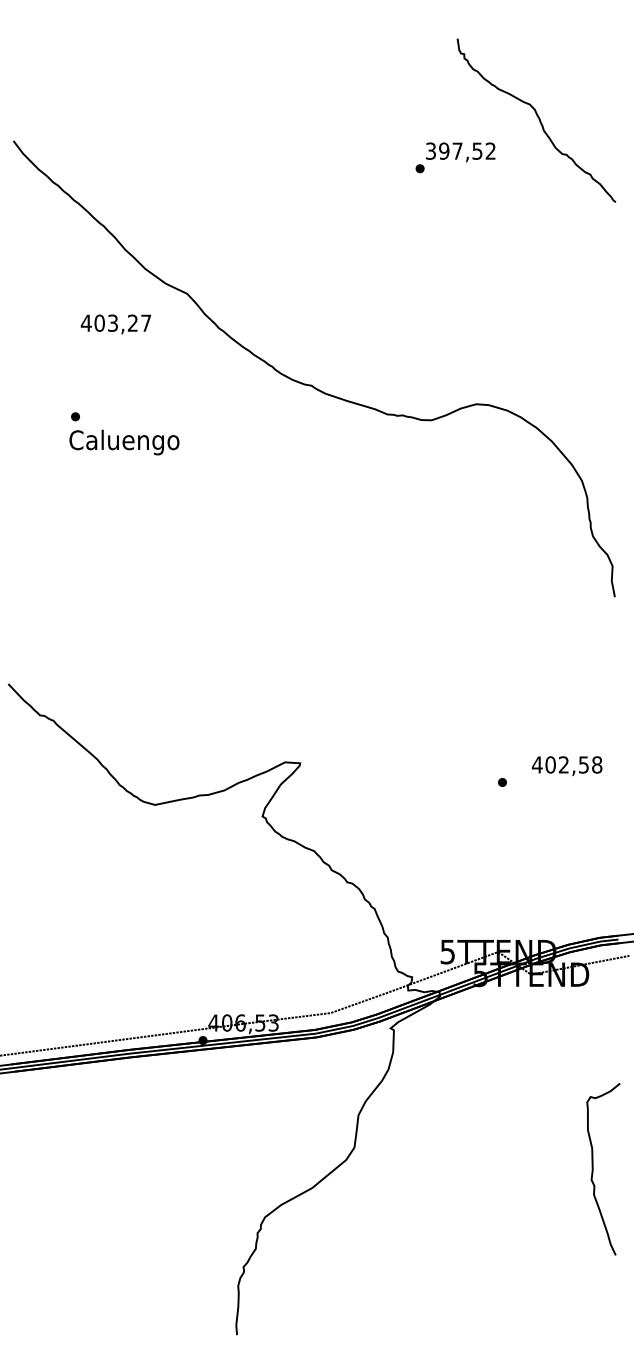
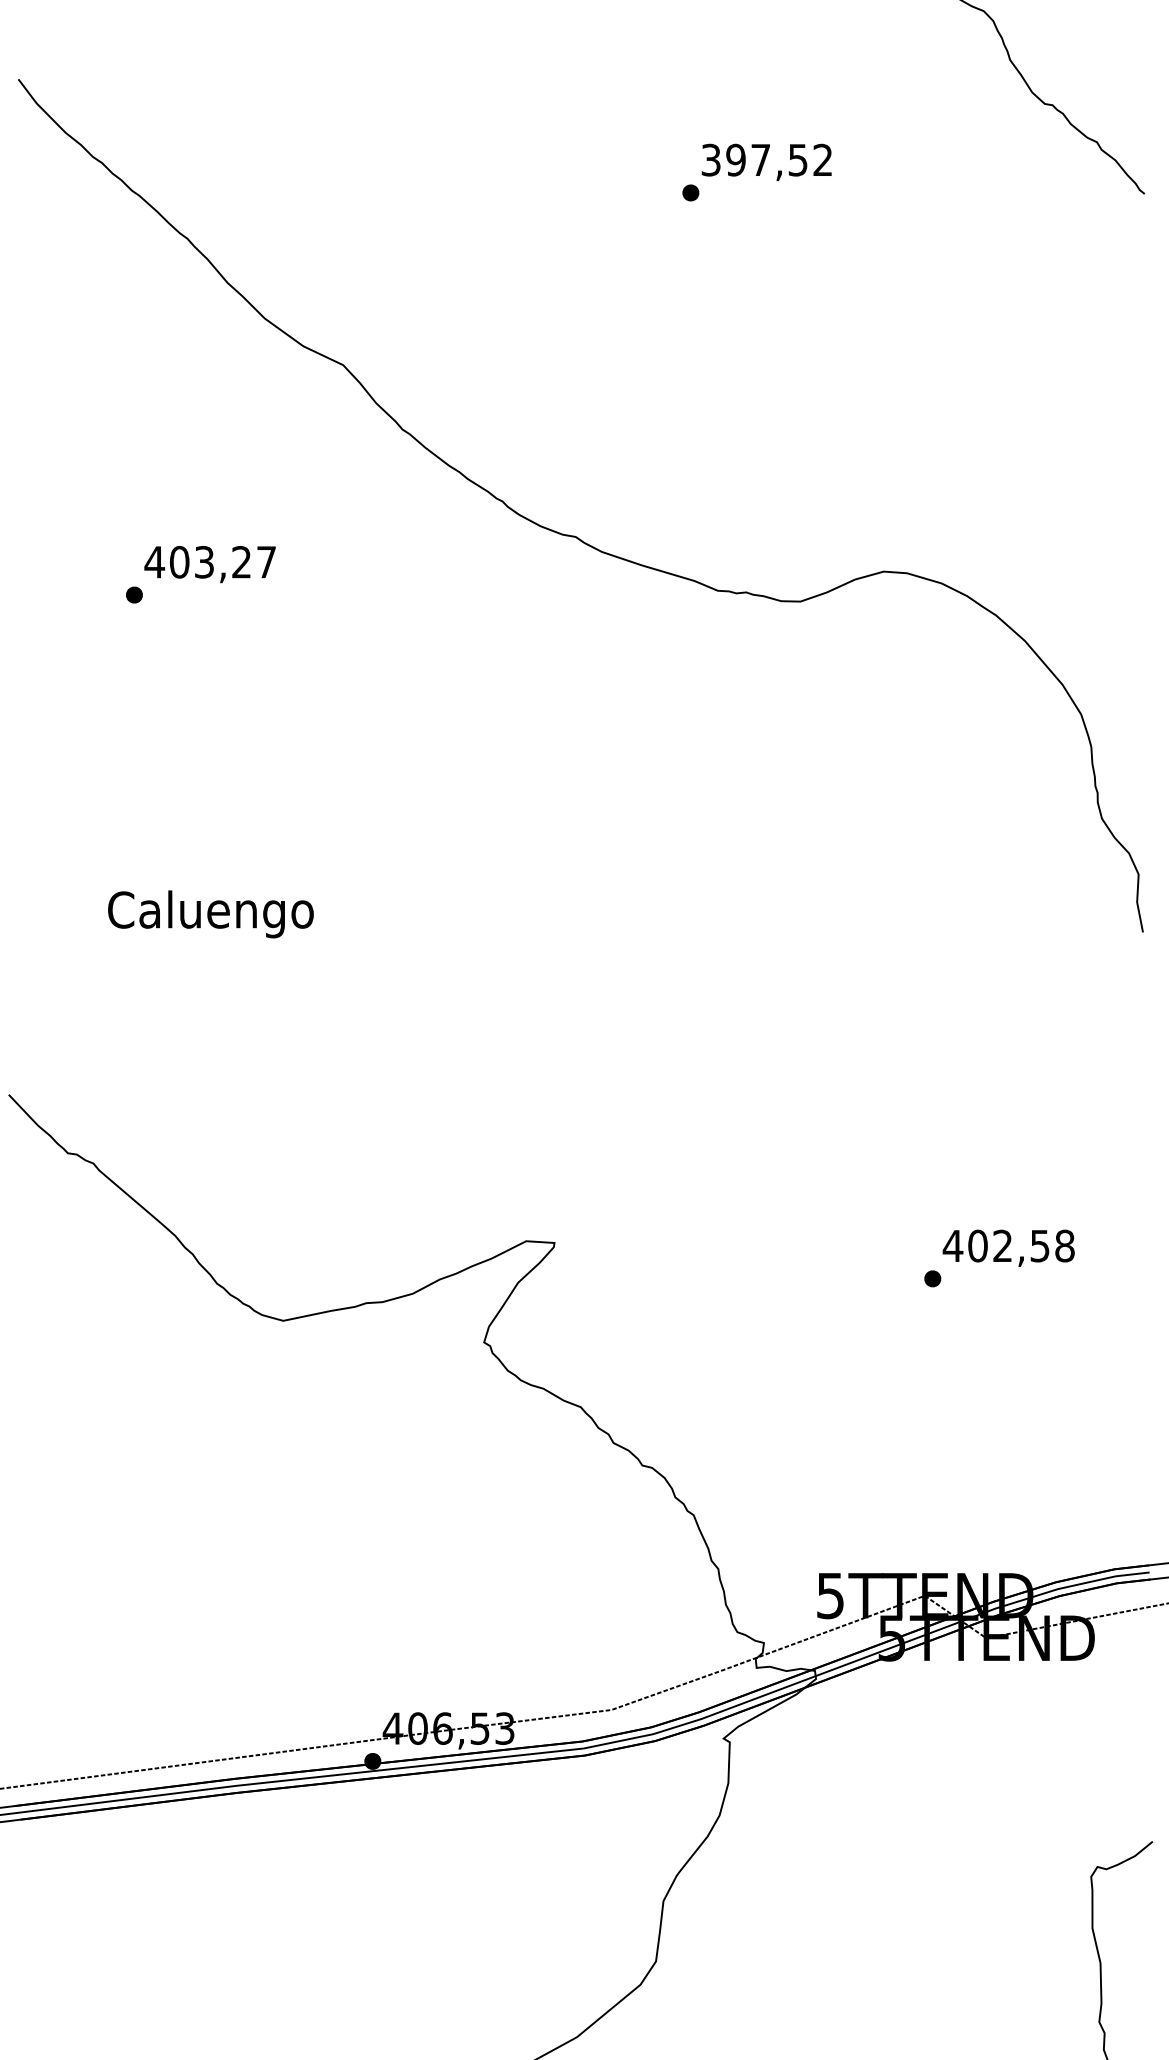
text: (455, 157) -> (757, 171), moved
text: (115, 324) -> (209, 564), moved
text: (124, 442) -> (211, 914), moved
text: (566, 765) -> (1007, 1247), moved

